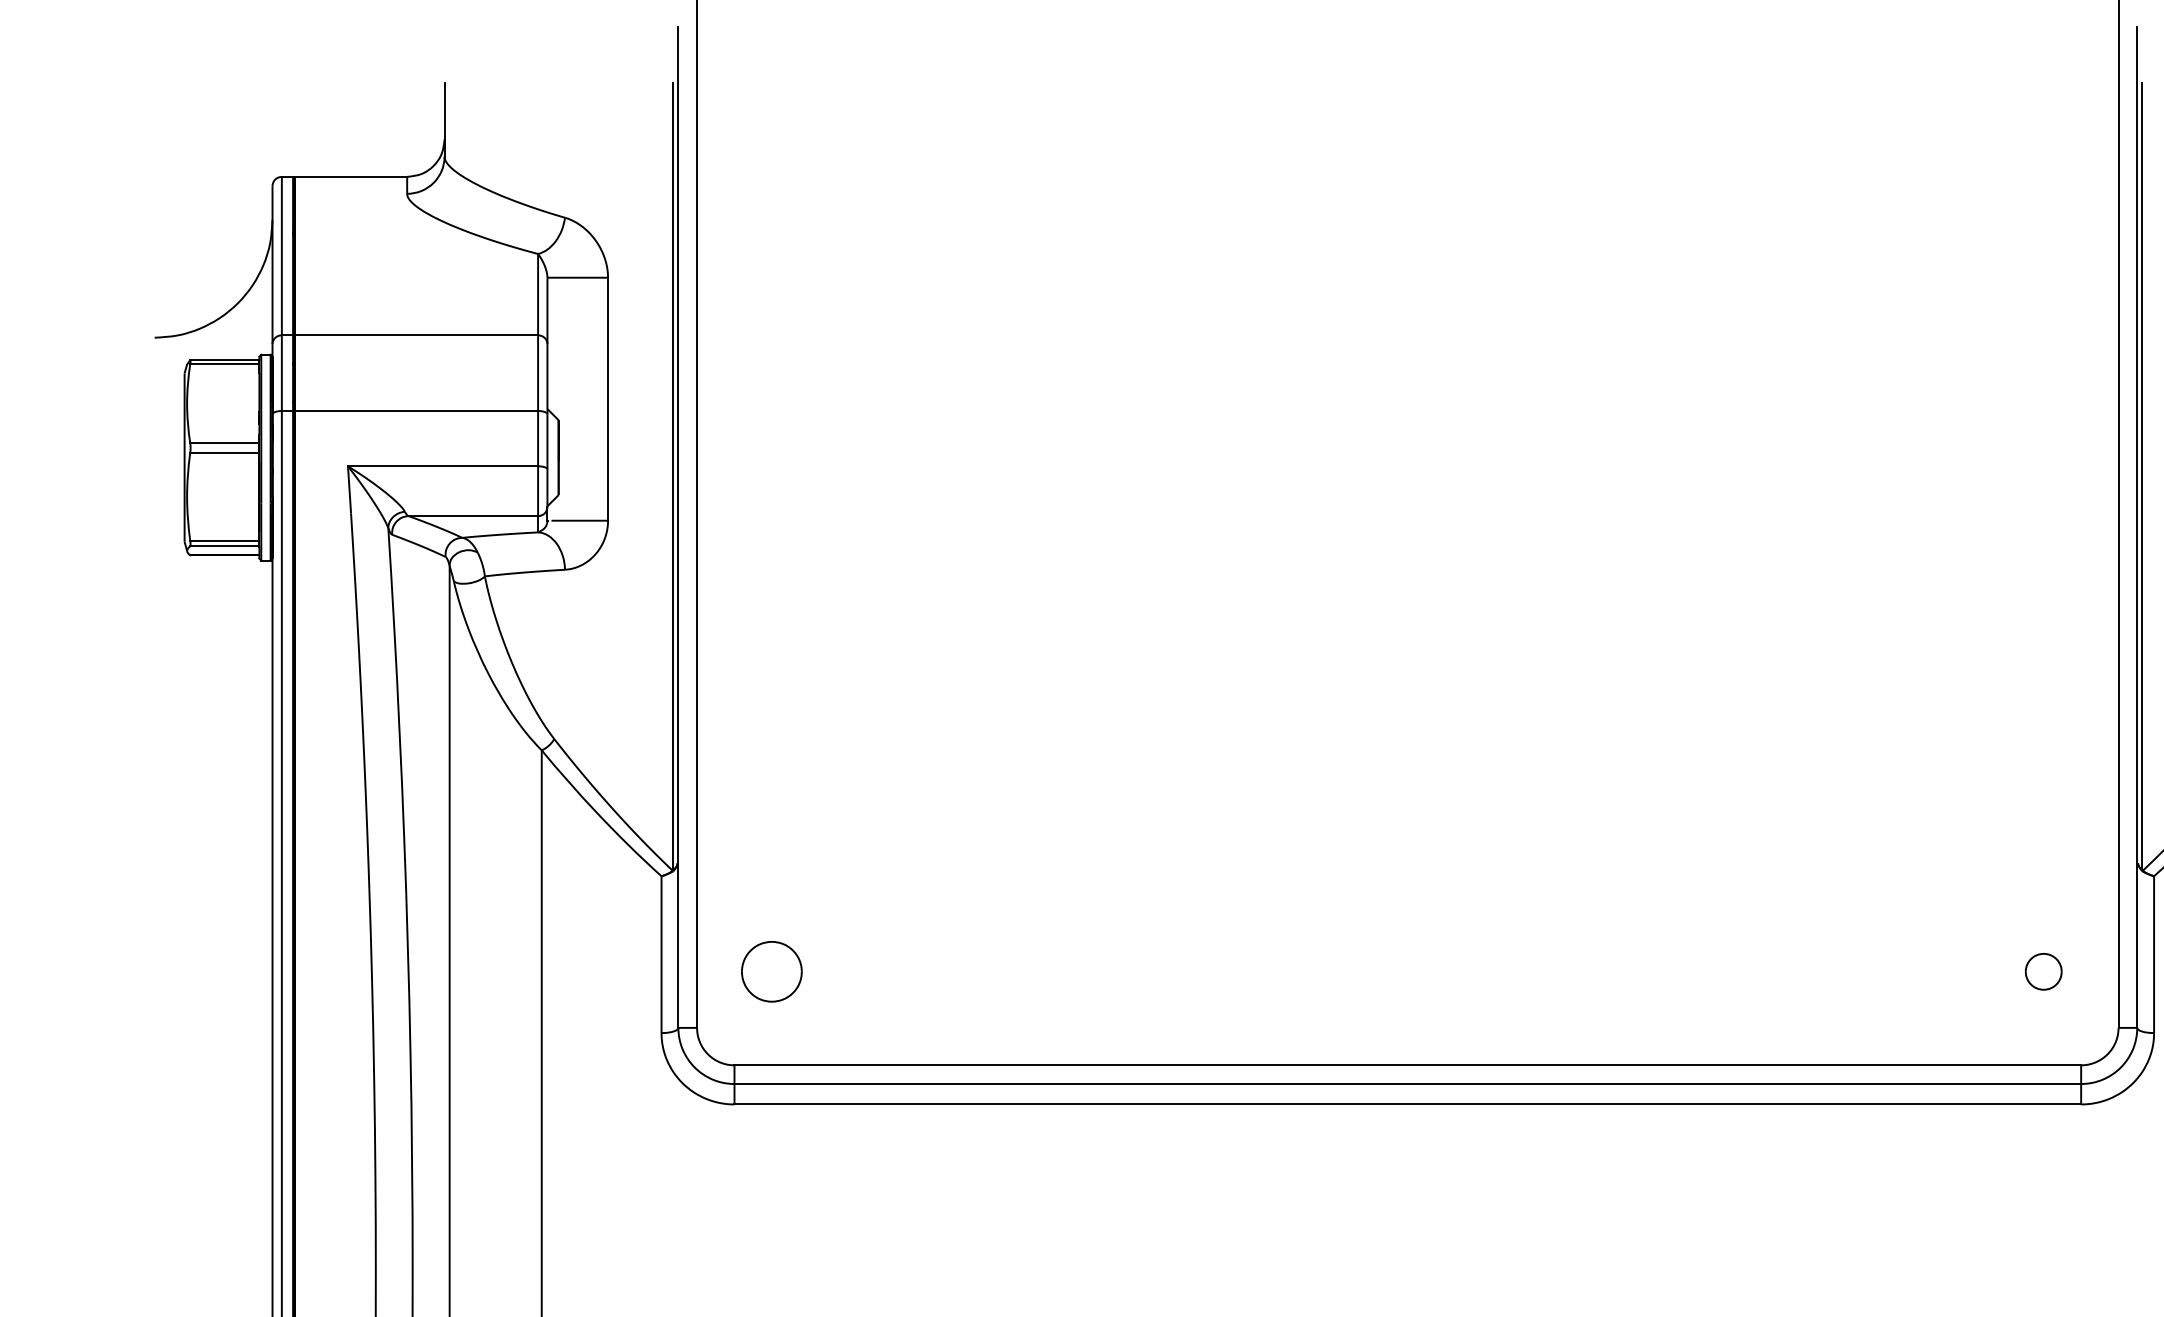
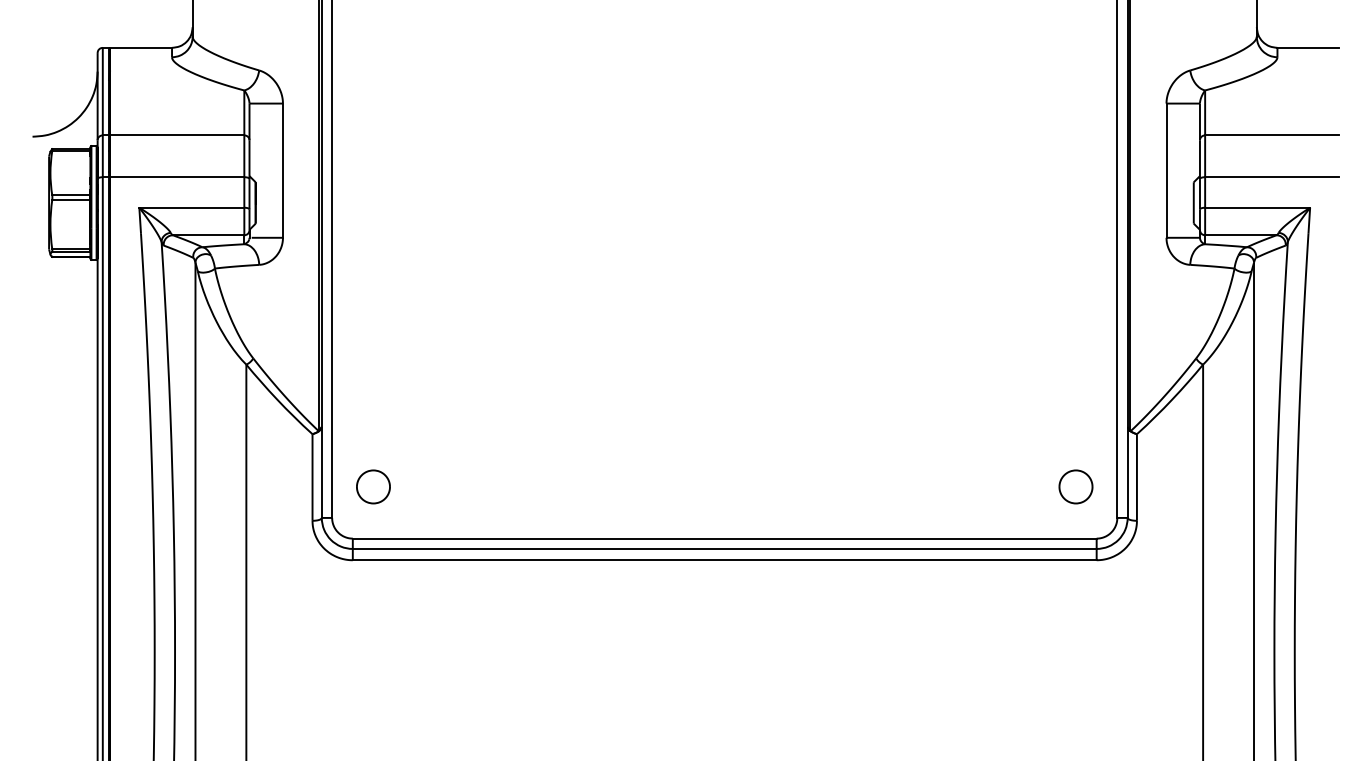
part: (2042, 970) -> (1075, 486), size x1.67

